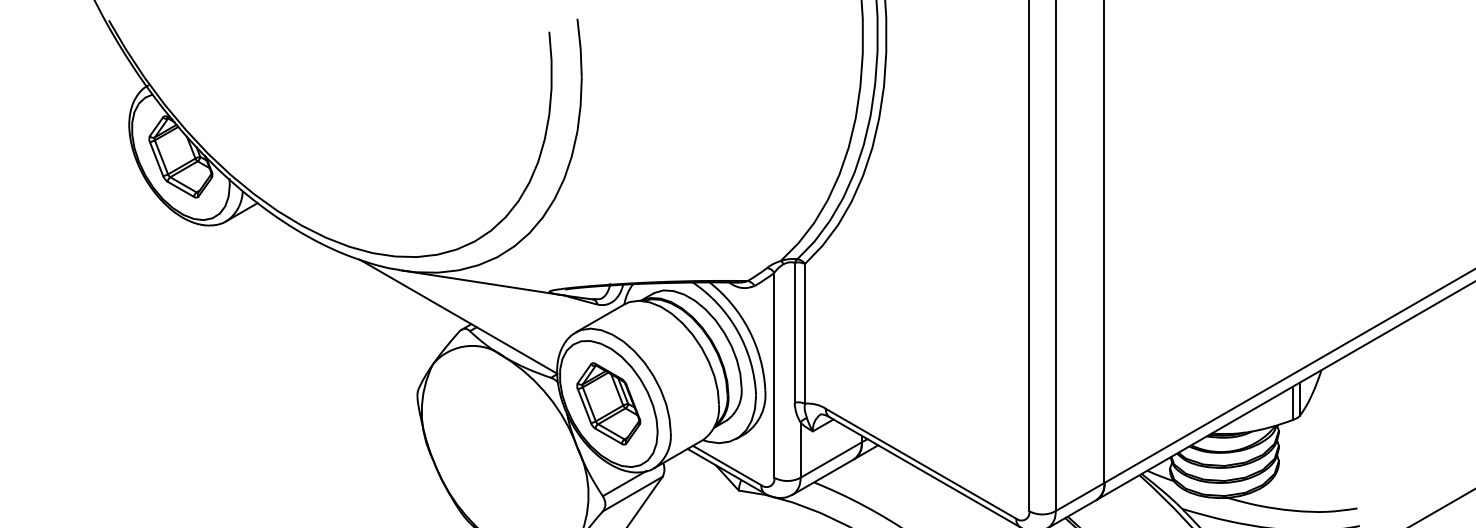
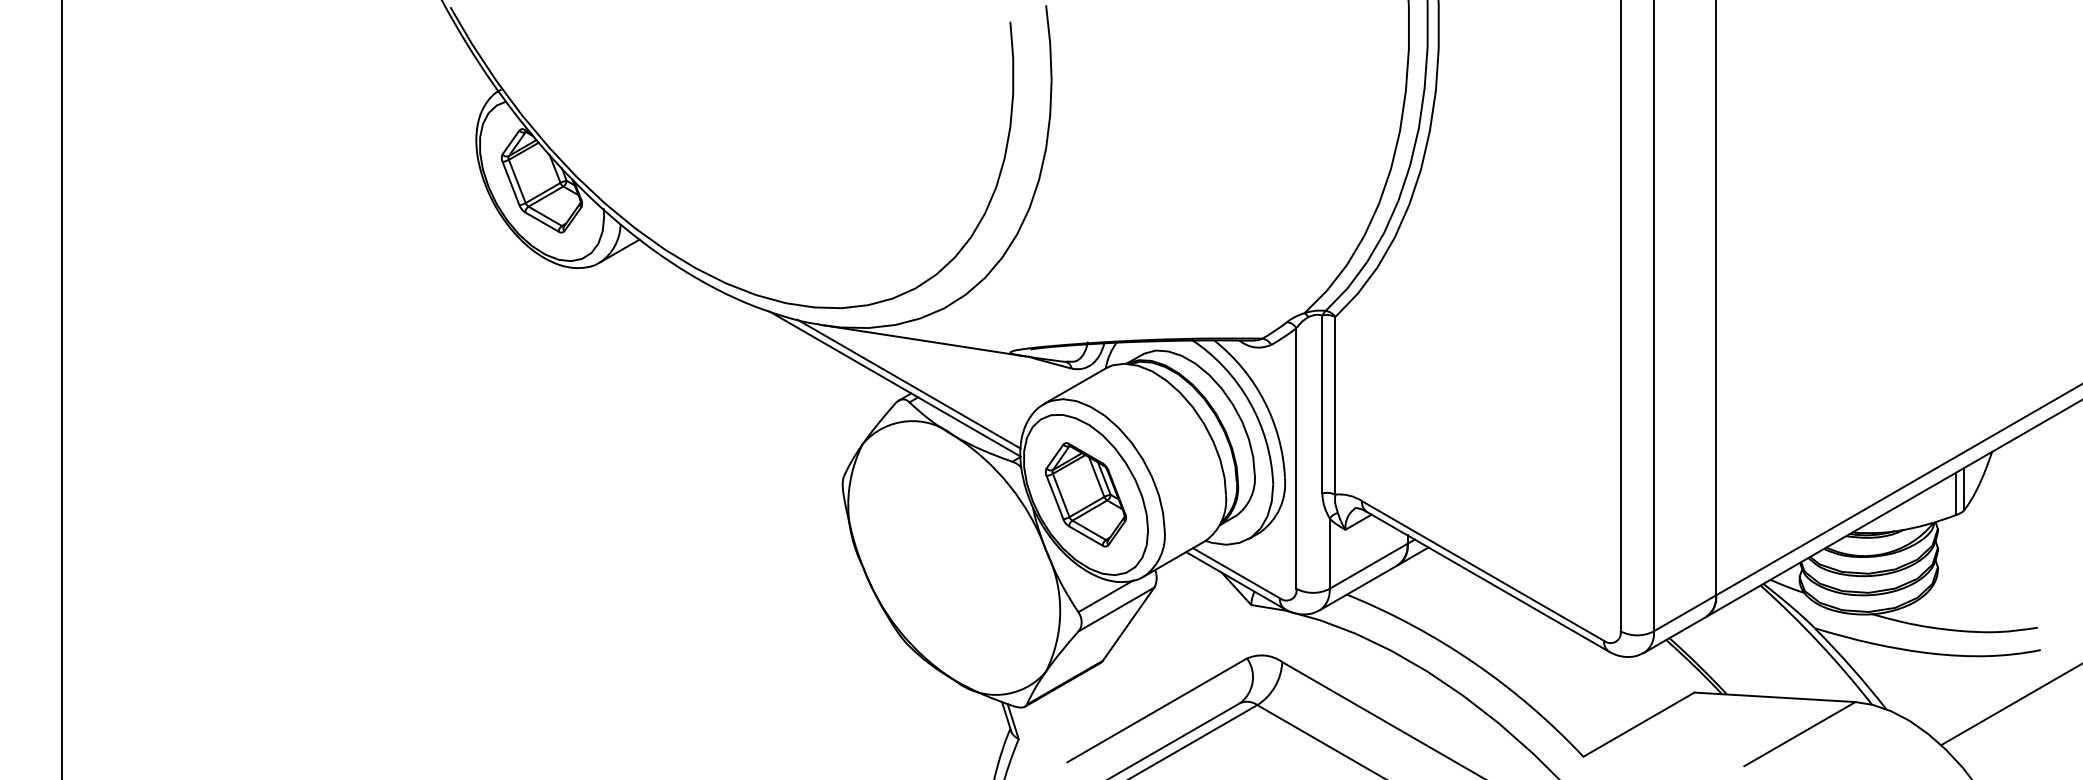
line: (469, 316) -> (908, 383), added

